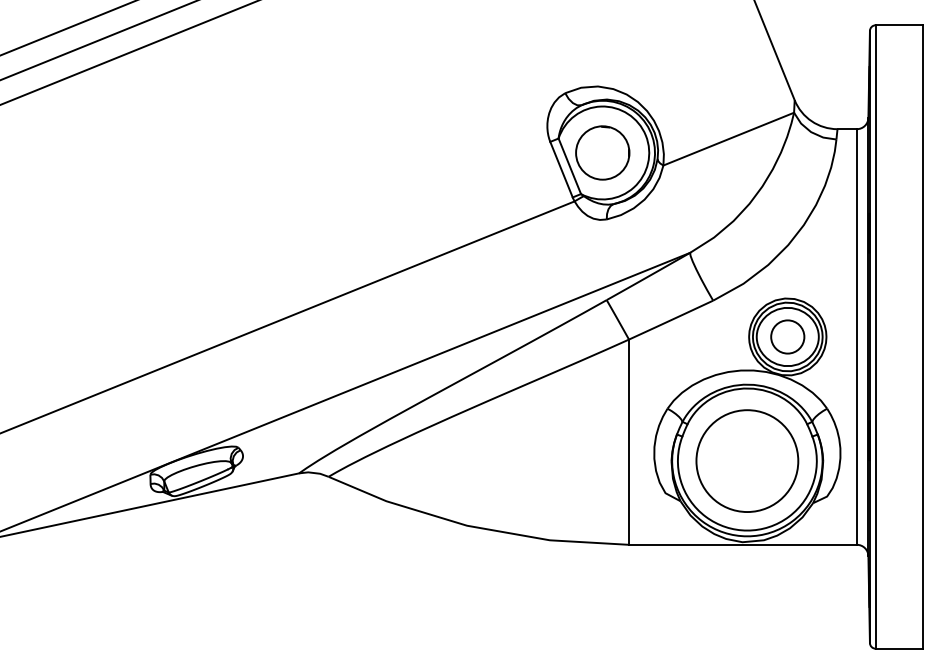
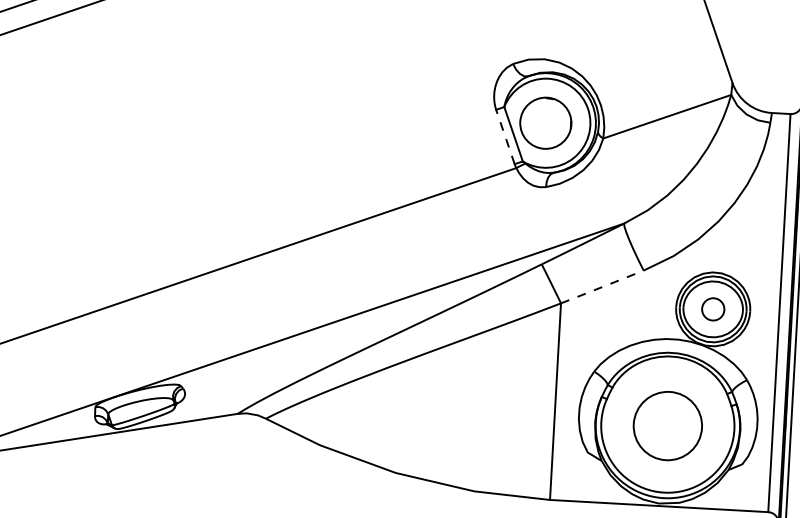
line: (561, 169) -> (505, 136), solid -> dashed
line: (671, 320) -> (602, 287), solid -> dashed
circle: (787, 336) -> (712, 308), size x0.7
circle: (747, 460) -> (668, 425), size x0.7

